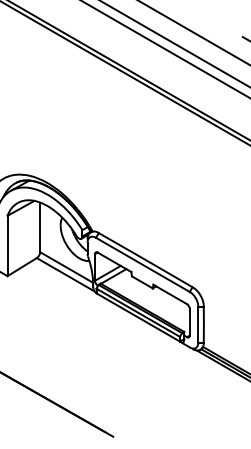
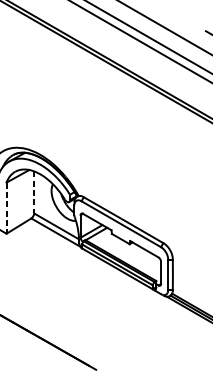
line: (40, 227) -> (34, 192), solid -> dashed
line: (7, 246) -> (6, 208), solid -> dashed

